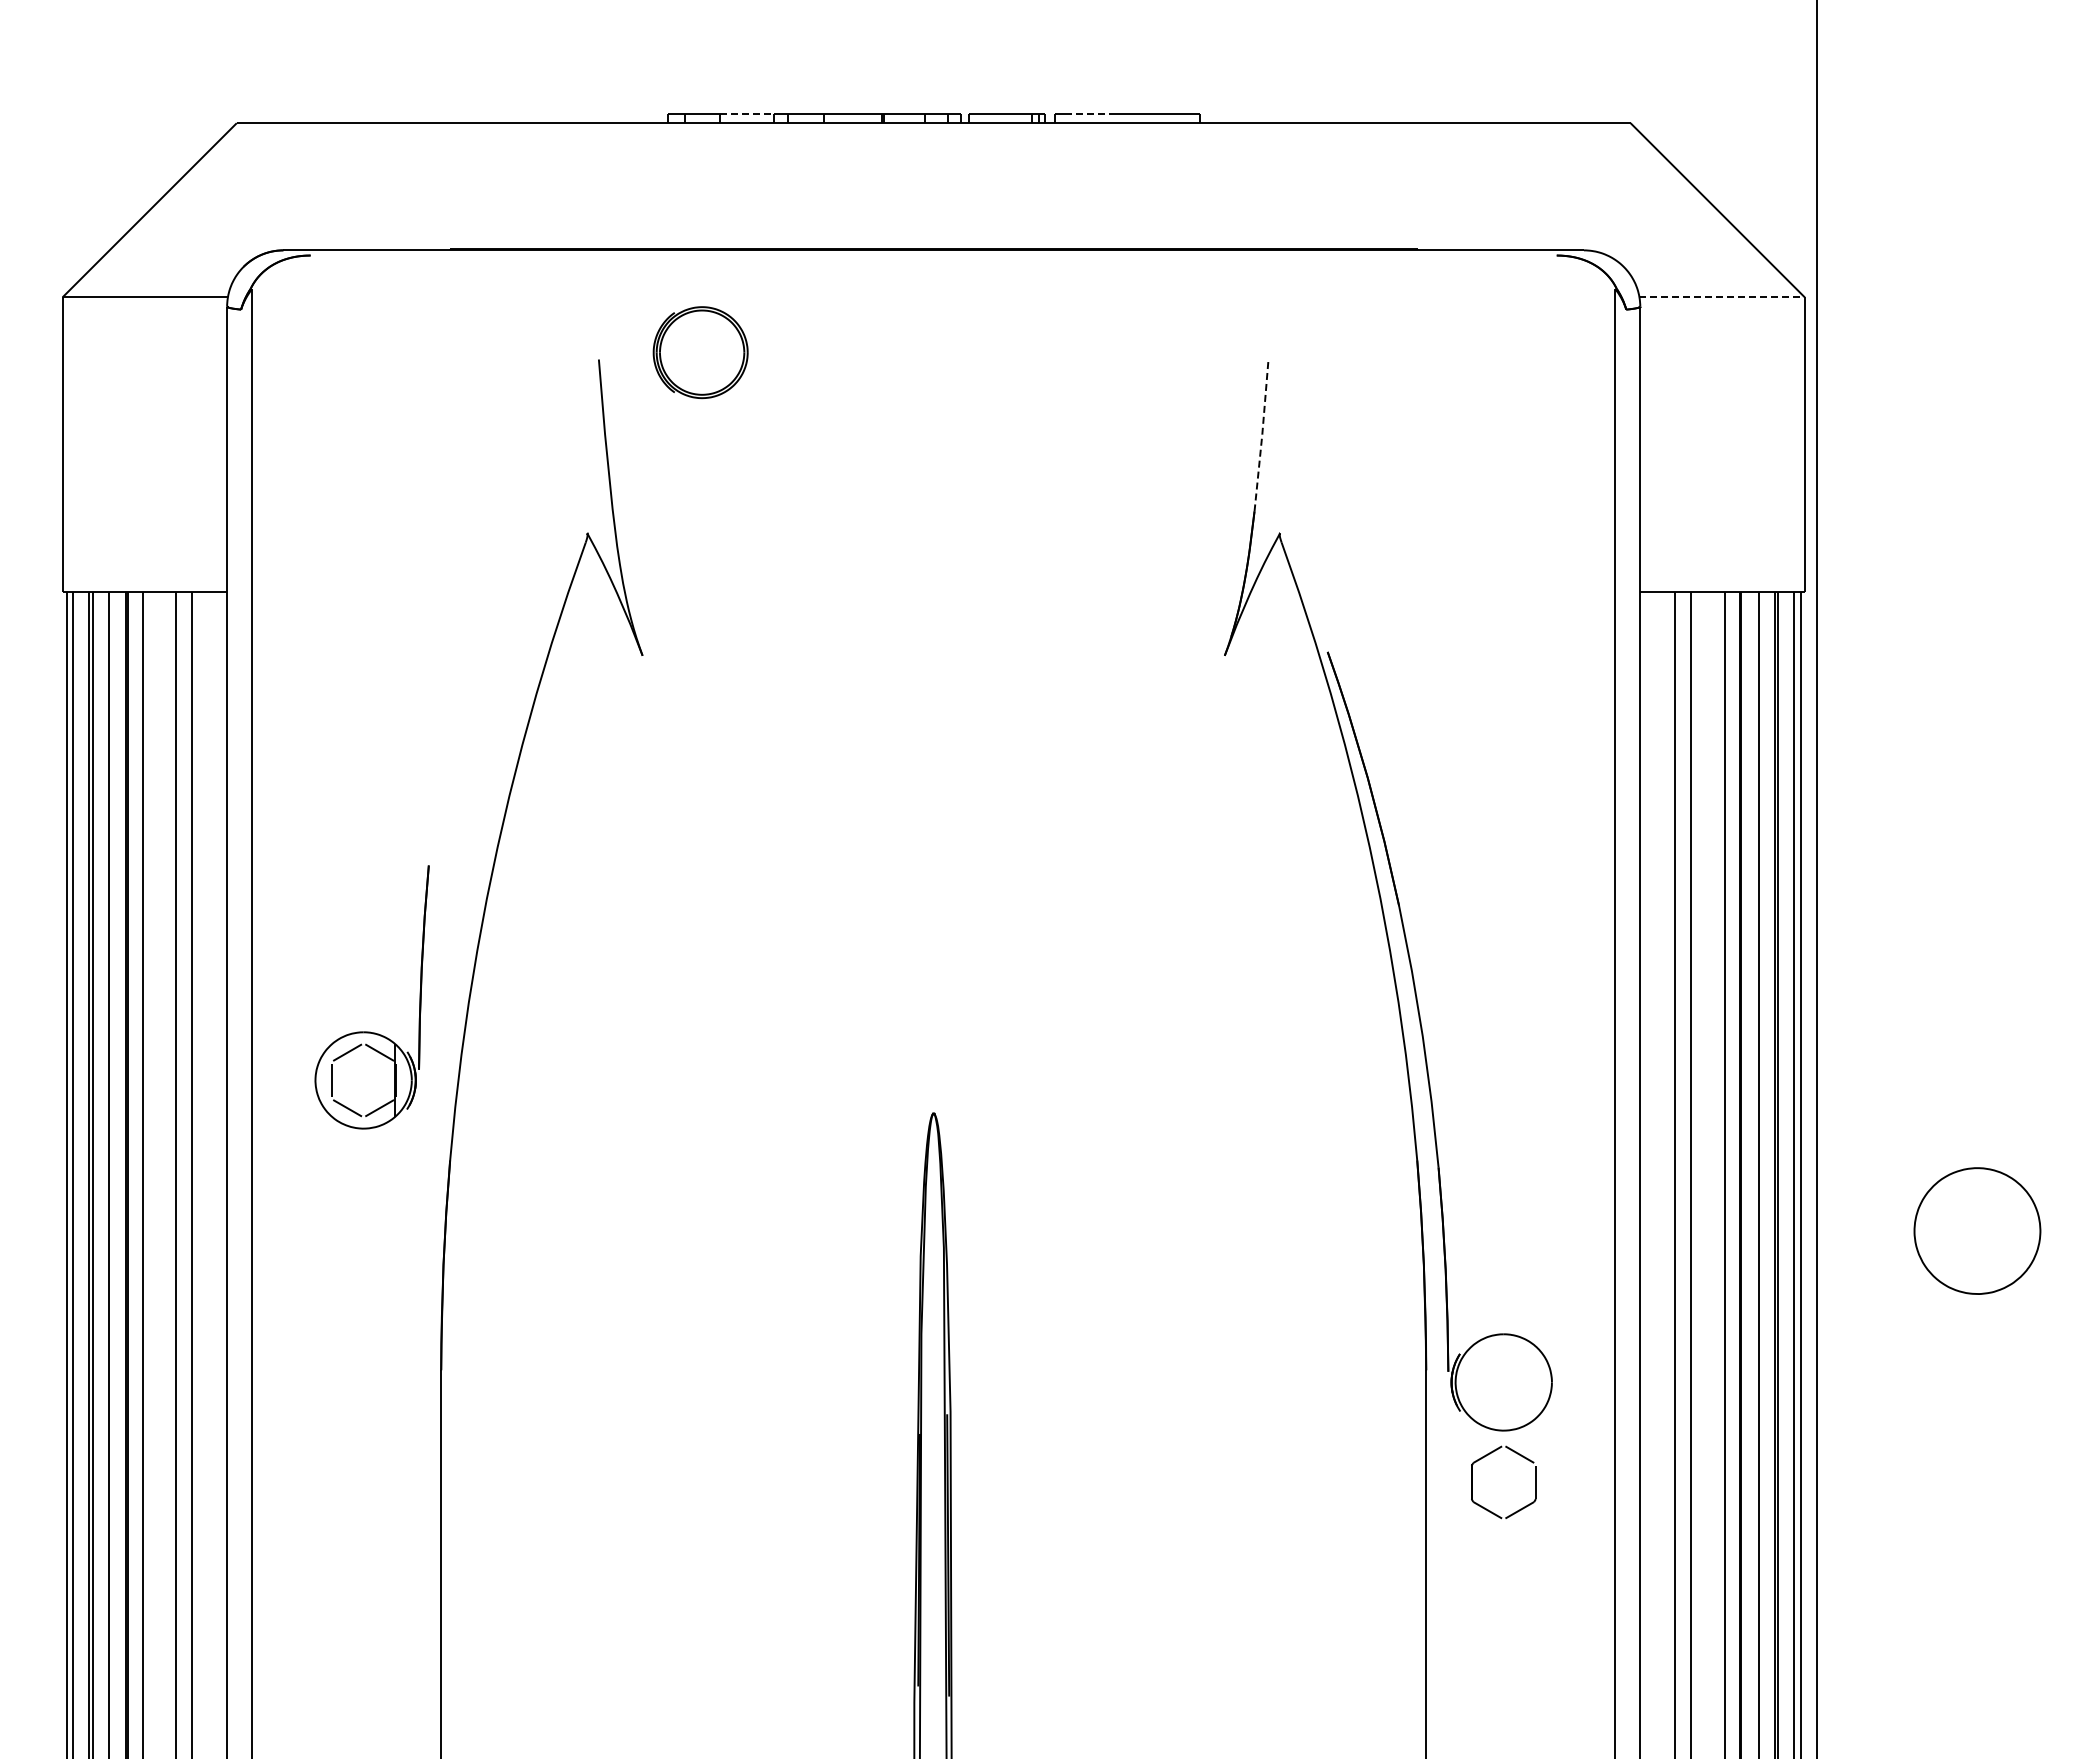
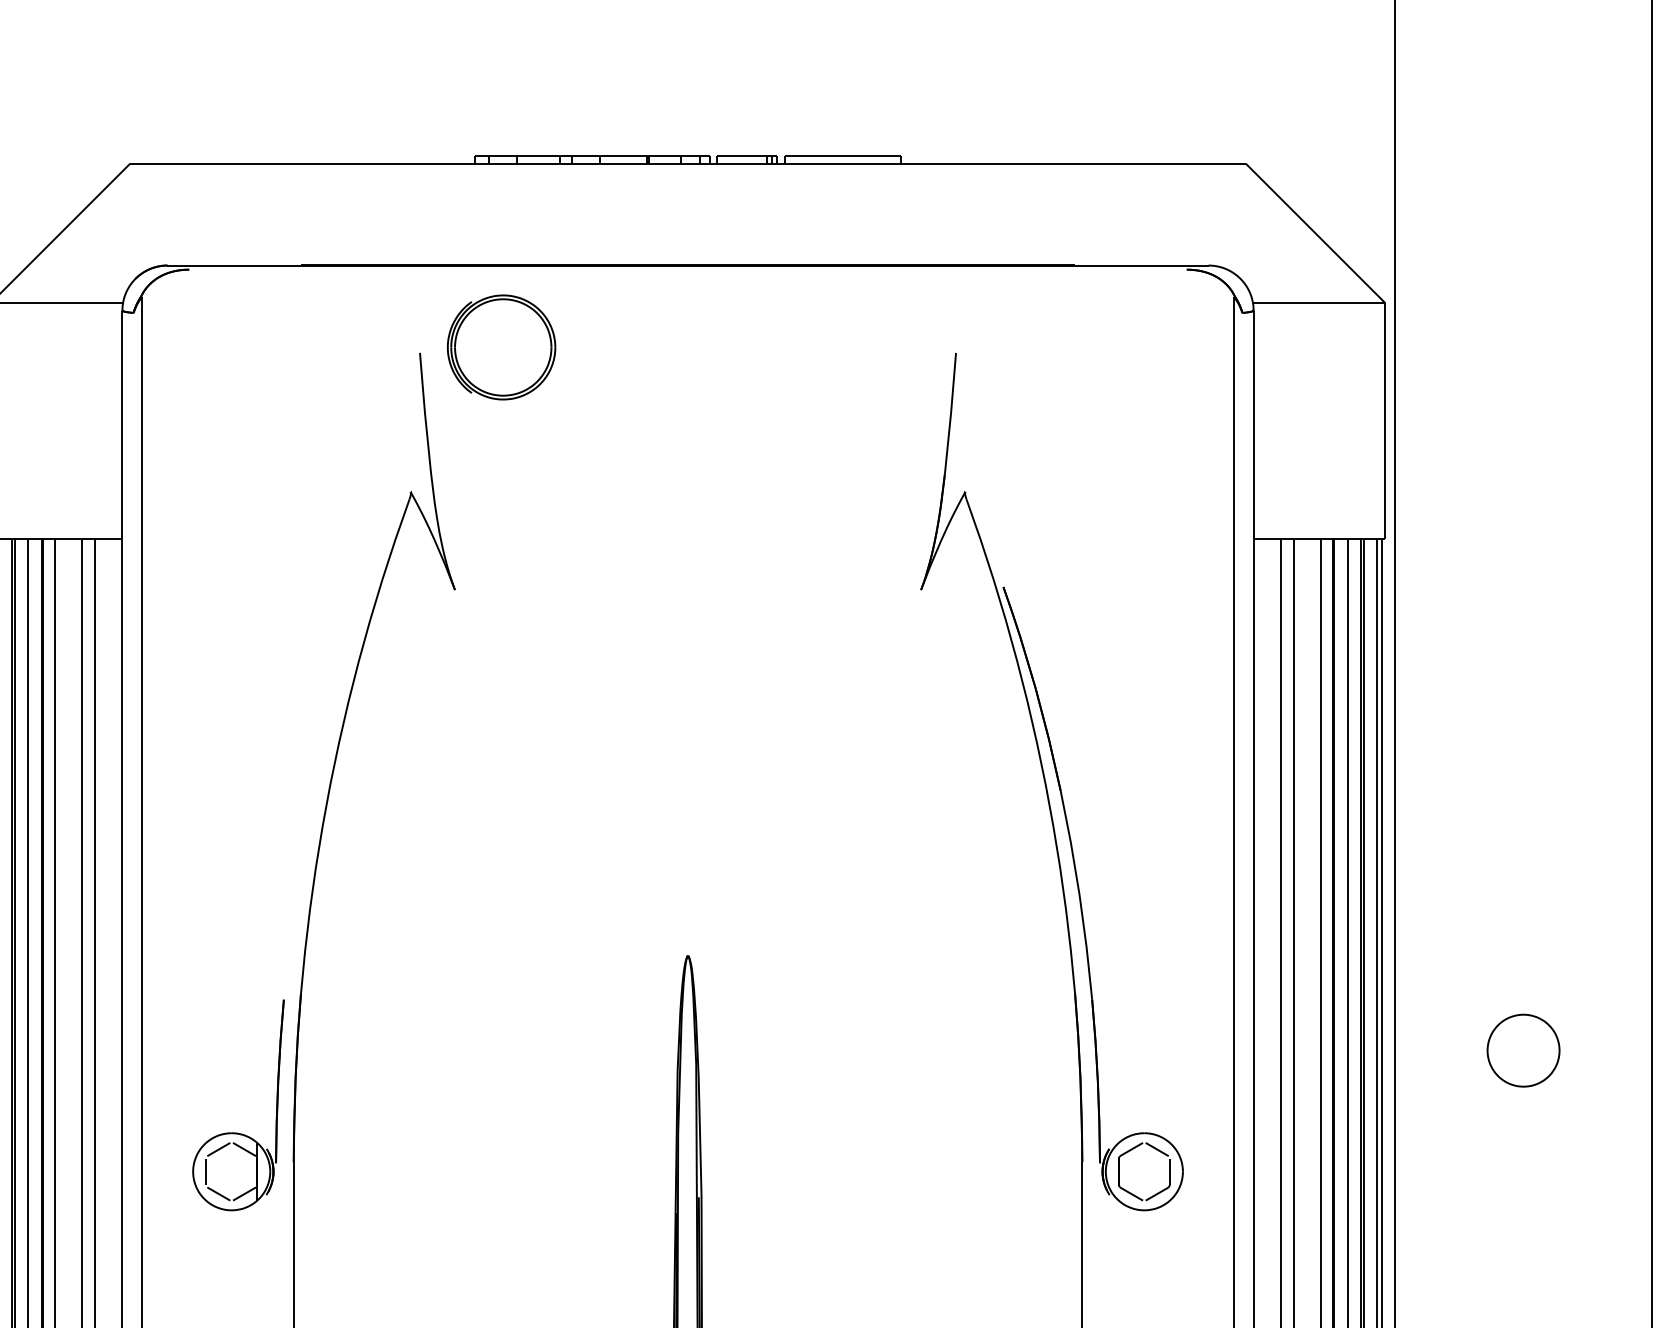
line: (747, 113) -> (538, 155), dashed -> solid
line: (1088, 113) -> (811, 155), dashed -> solid
line: (1722, 297) -> (1319, 303), dashed -> solid
part: (700, 352) -> (501, 347), size x1.43
line: (1262, 434) -> (951, 412), dashed -> solid
part: (370, 1031) -> (237, 1132), moved
part: (1977, 1231) -> (1523, 1050), size x0.71
part: (1485, 1507) -> (1129, 1191), moved

